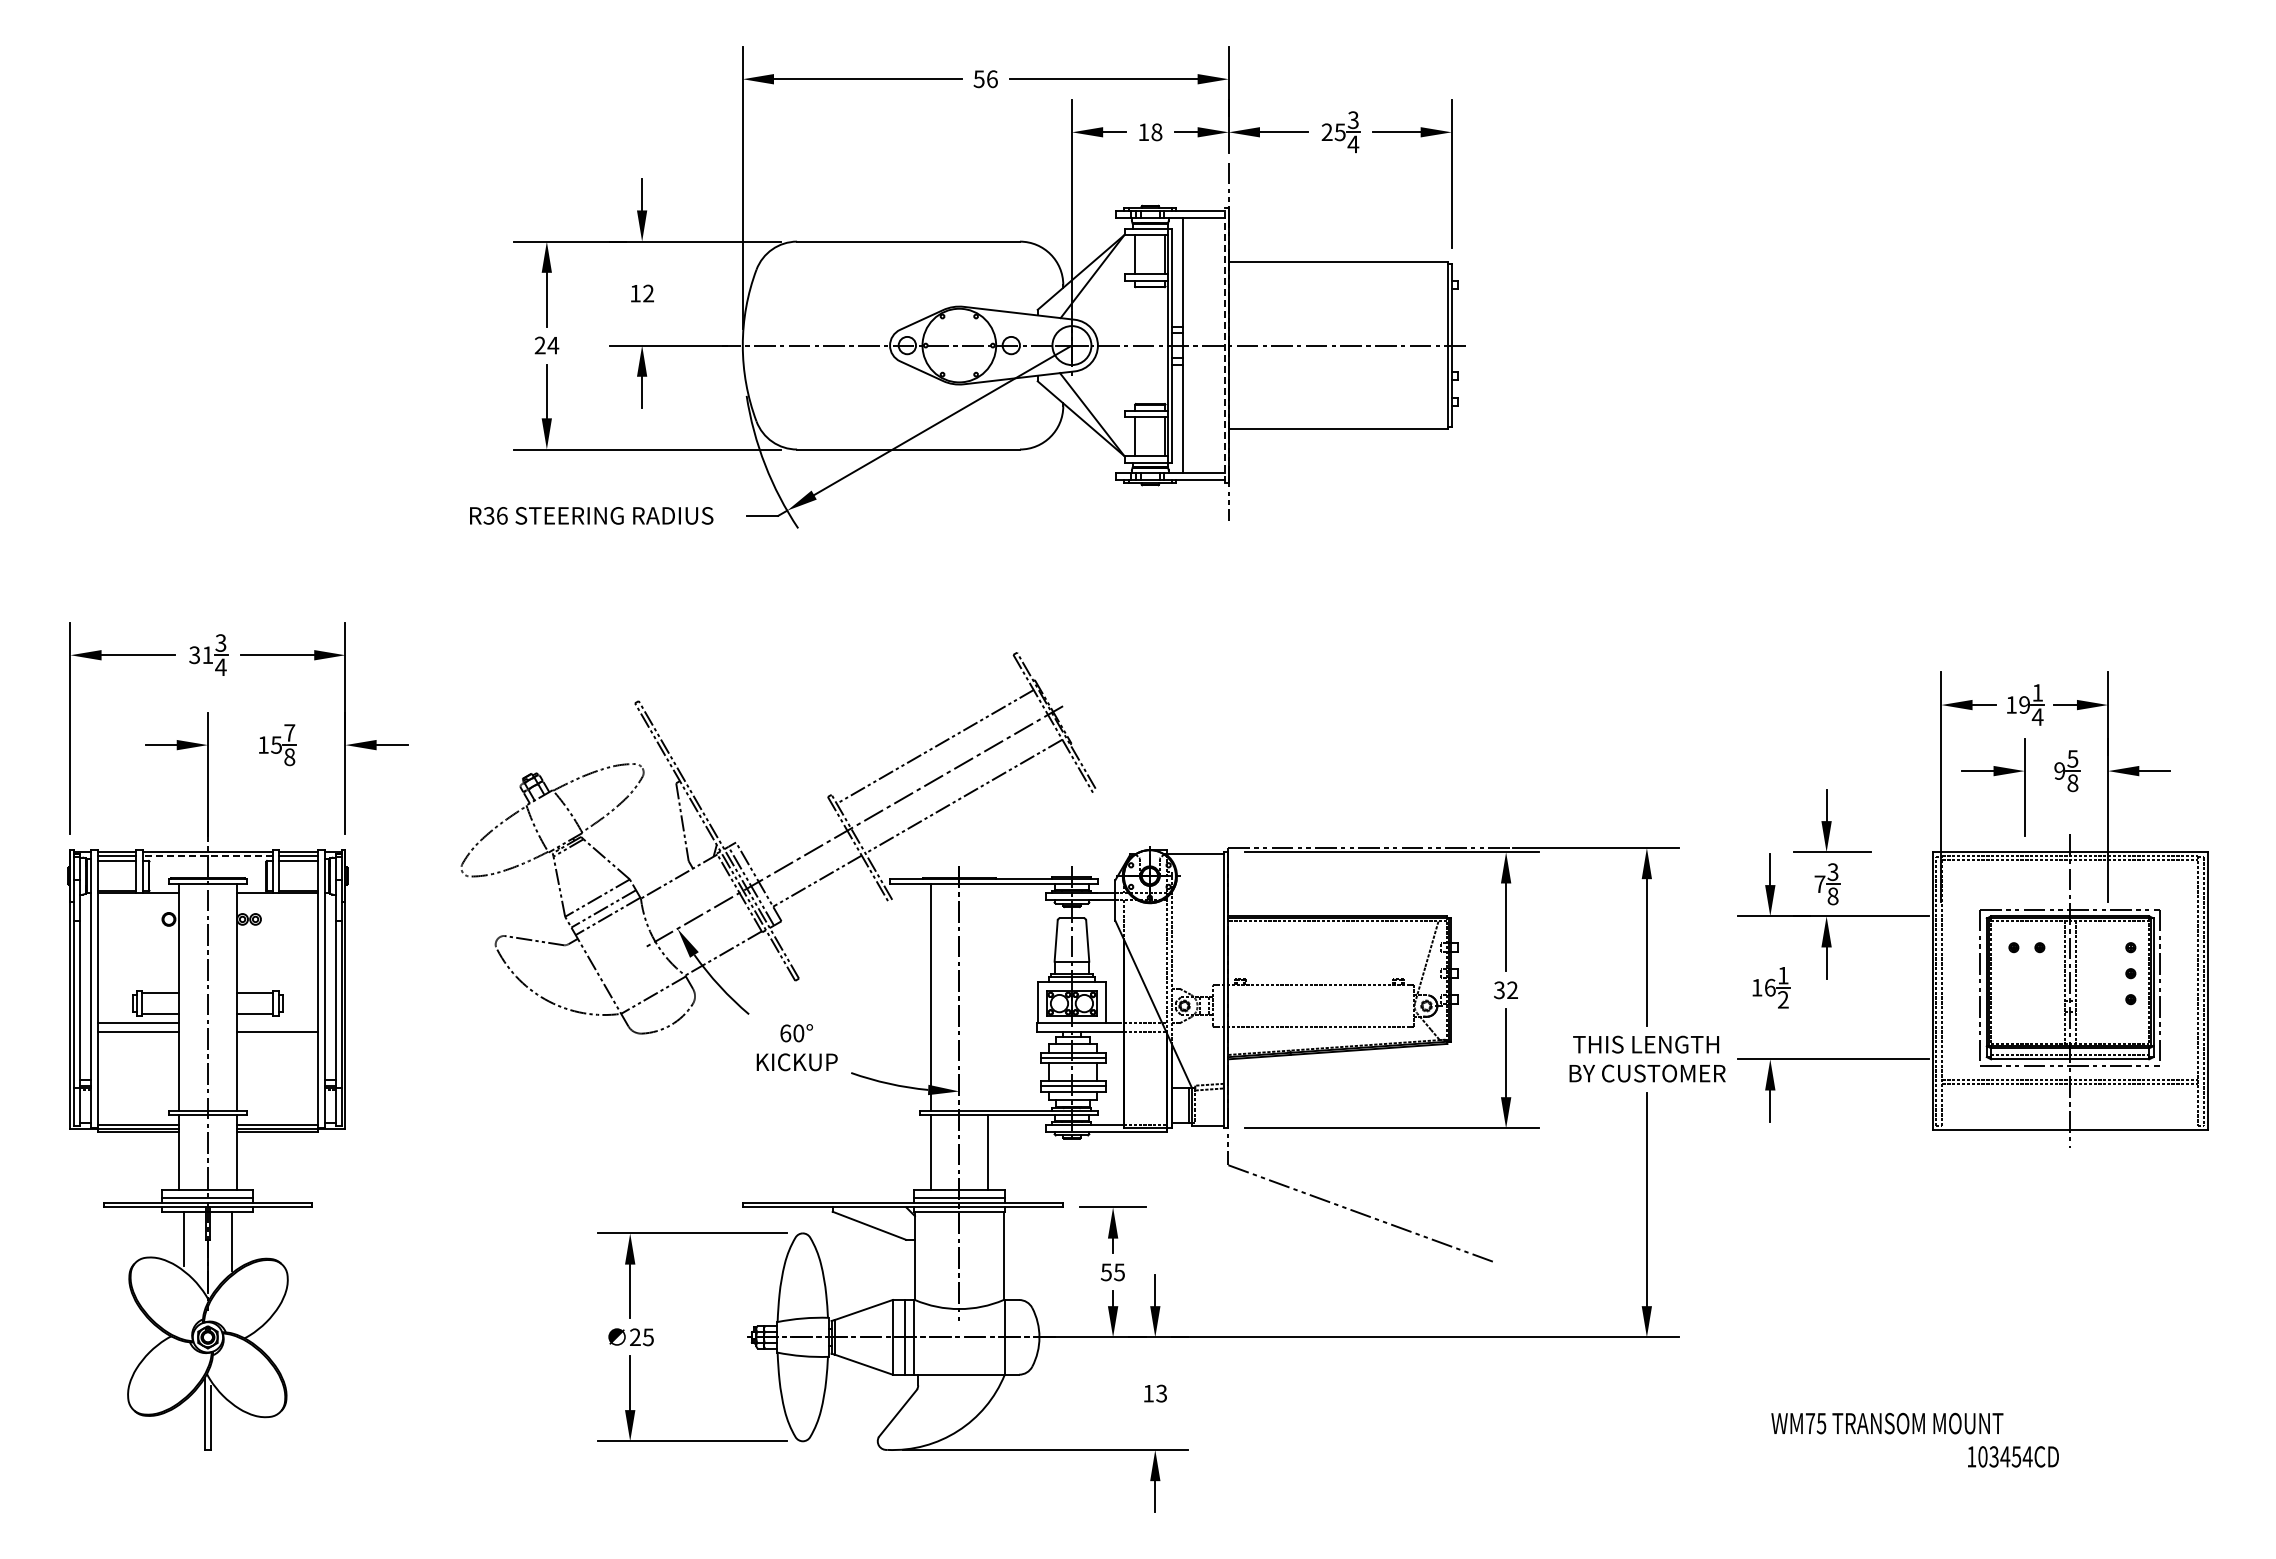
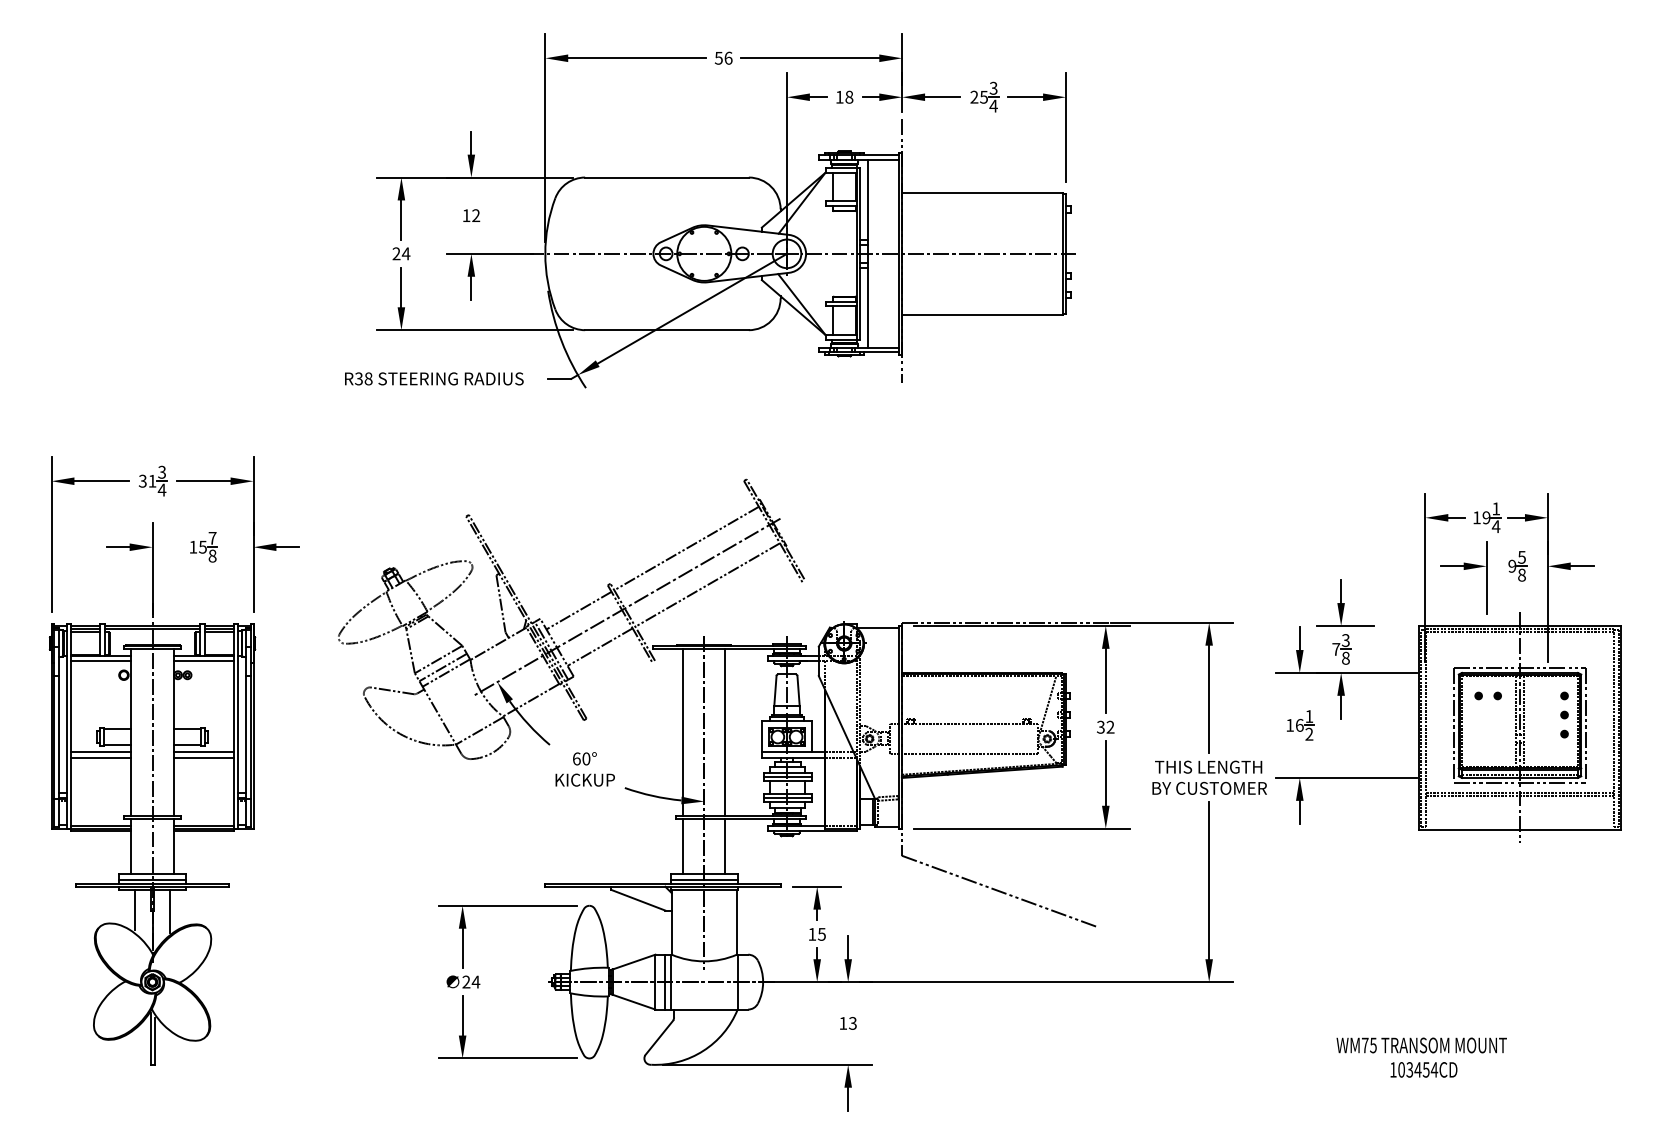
line: (1224, 345) -> (899, 253), dashed -> solid
text: (501, 515) -> (368, 378), R36 -> R38
line: (788, 831) -> (578, 610), added
line: (207, 856) -> (152, 629), dashed -> solid
line: (138, 899) -> (101, 660), added
line: (277, 899) -> (203, 660), added
line: (988, 997) -> (725, 732), added
line: (277, 1023) -> (203, 751), added
text: (1106, 1272) -> (812, 934), 55 -> 15
text: (648, 1337) -> (476, 982), 25 -> 24
text: (1887, 1423) -> (1421, 1045), moved
text: (2013, 1456) -> (1424, 1069), moved

